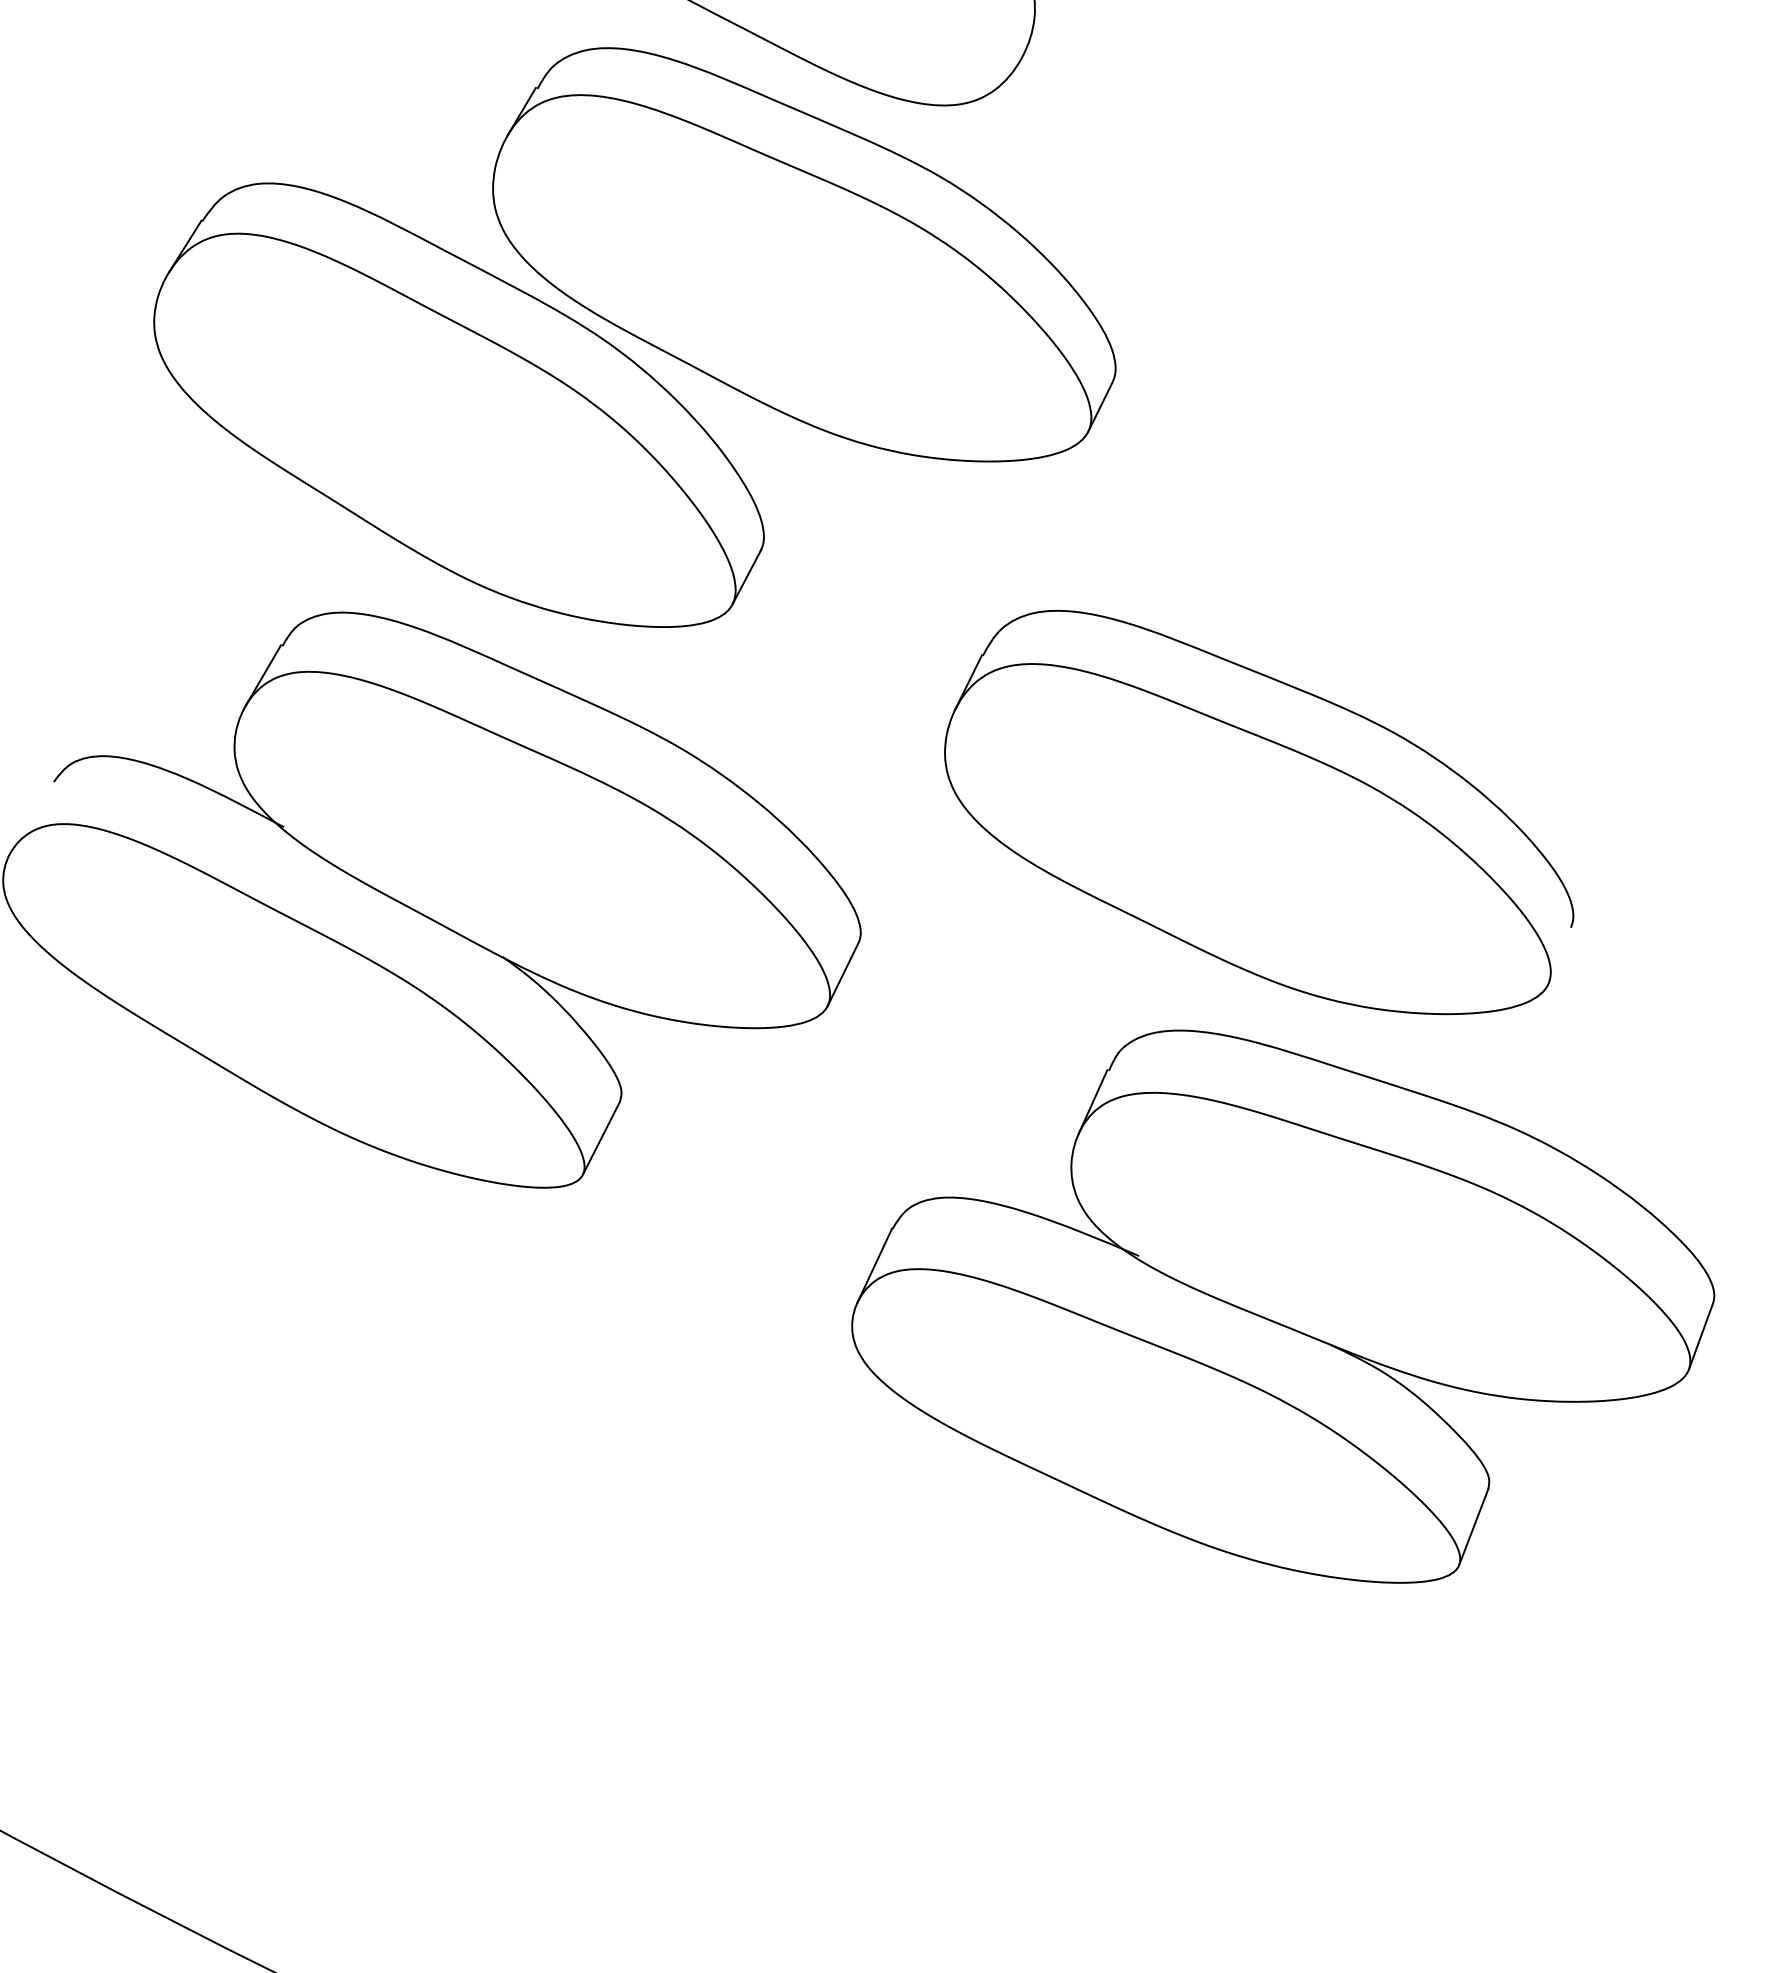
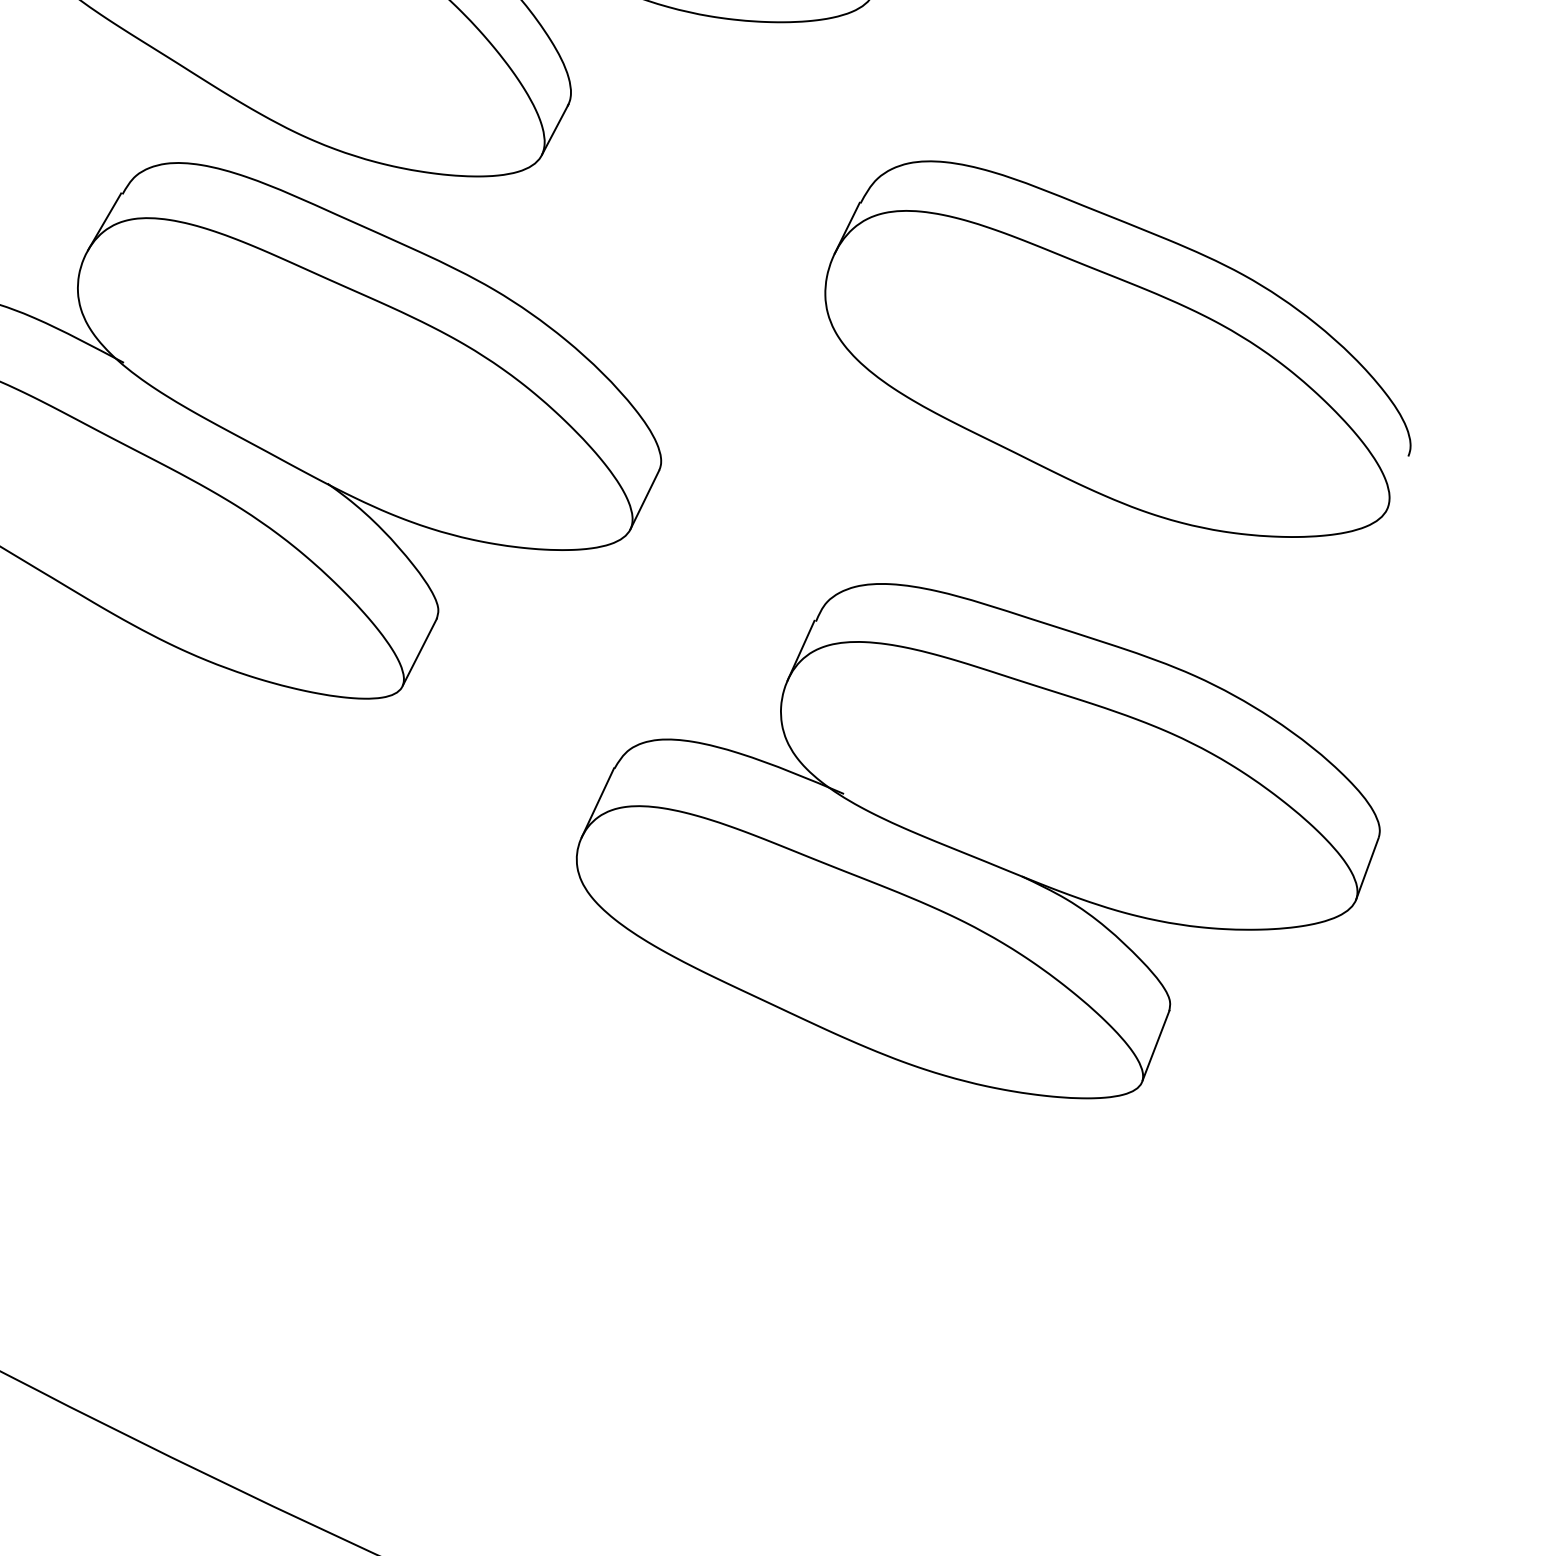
part: (1259, 812) -> (1118, 349), moved
part: (1283, 1306) -> (978, 840), moved

